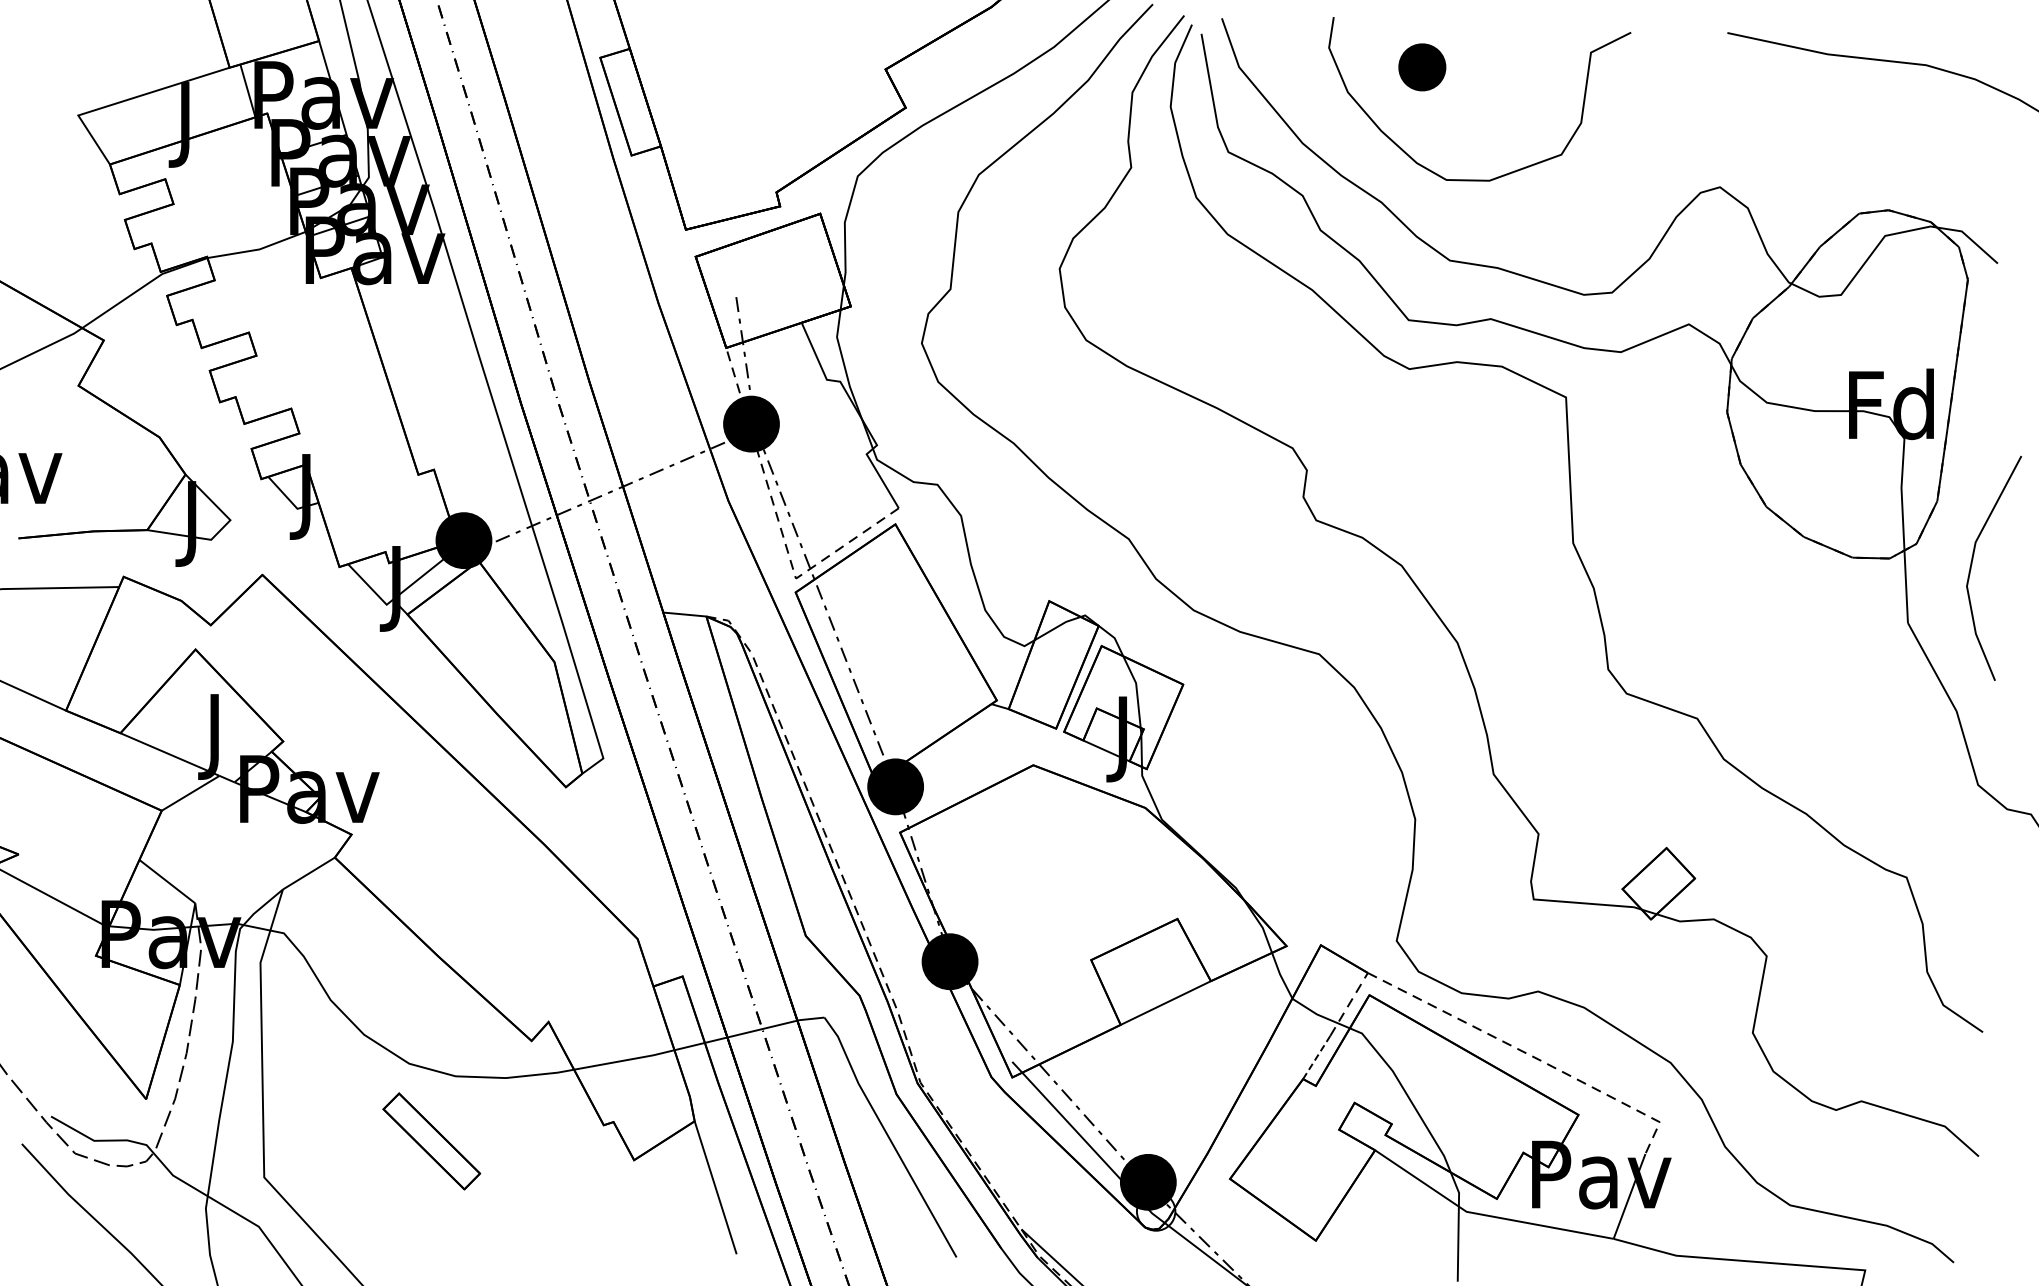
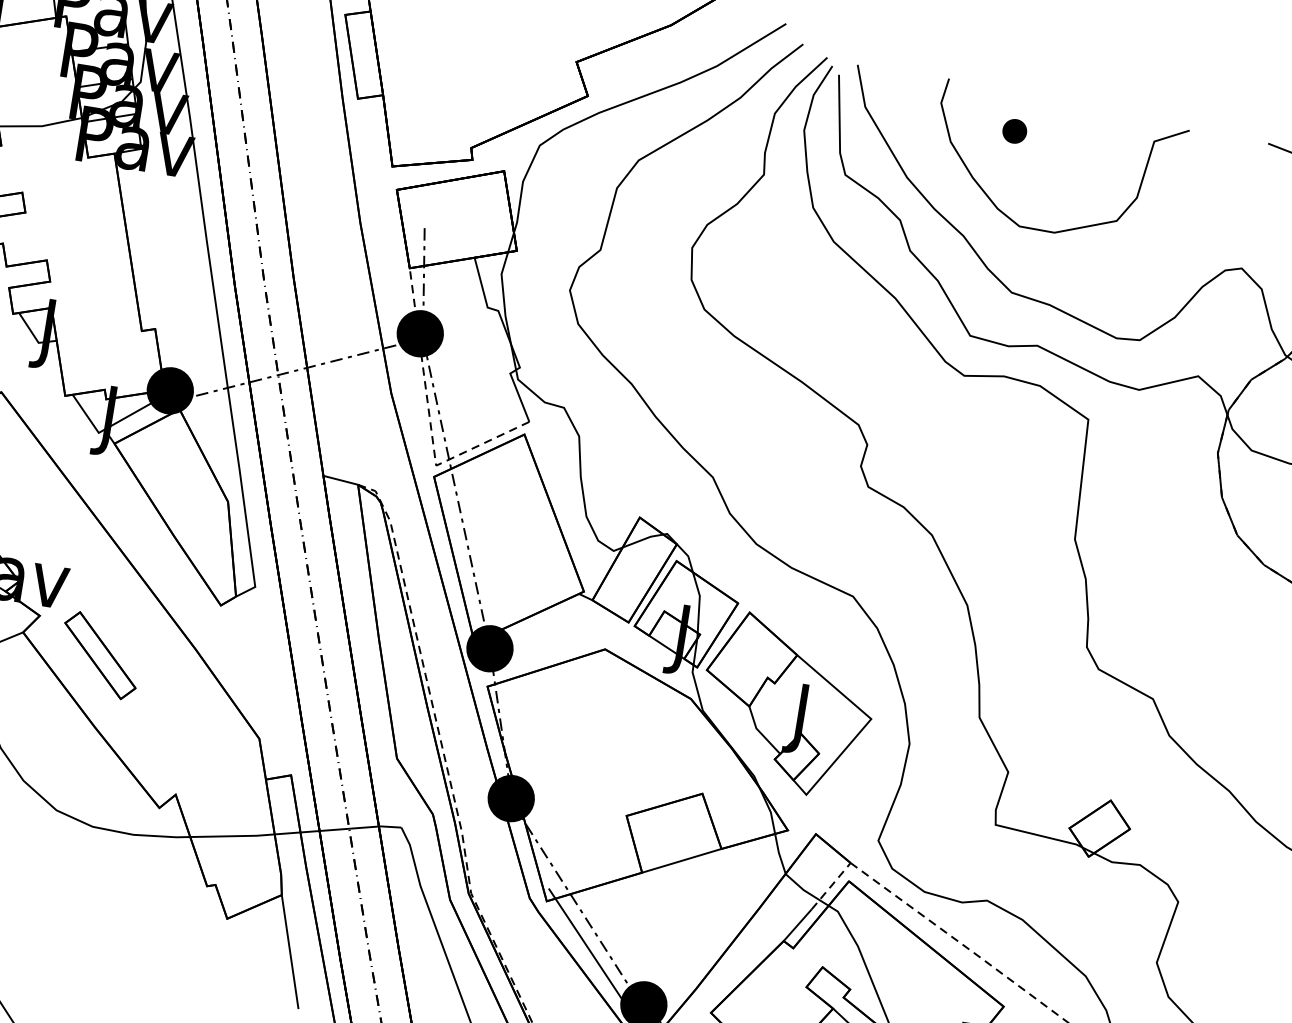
part: (1422, 67) -> (1014, 131), size x0.62
part: (1261, 796) -> (787, 704), added
line: (1316, 1057) -> (797, 925), dashed -> solid
part: (431, 1141) -> (100, 655), moved

